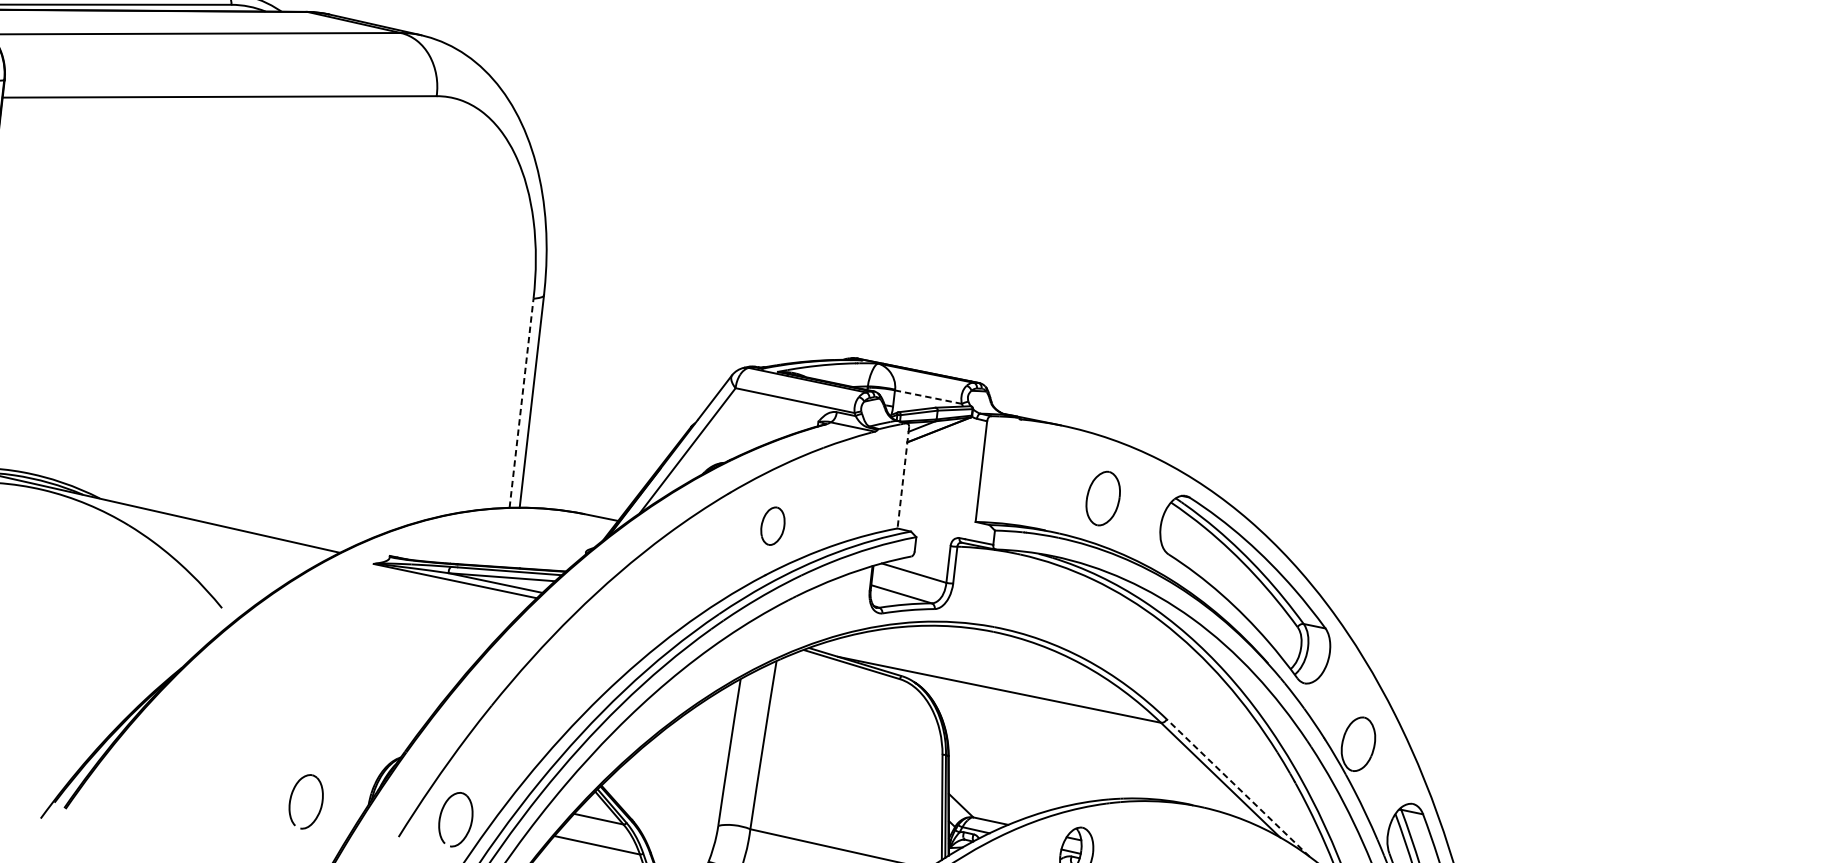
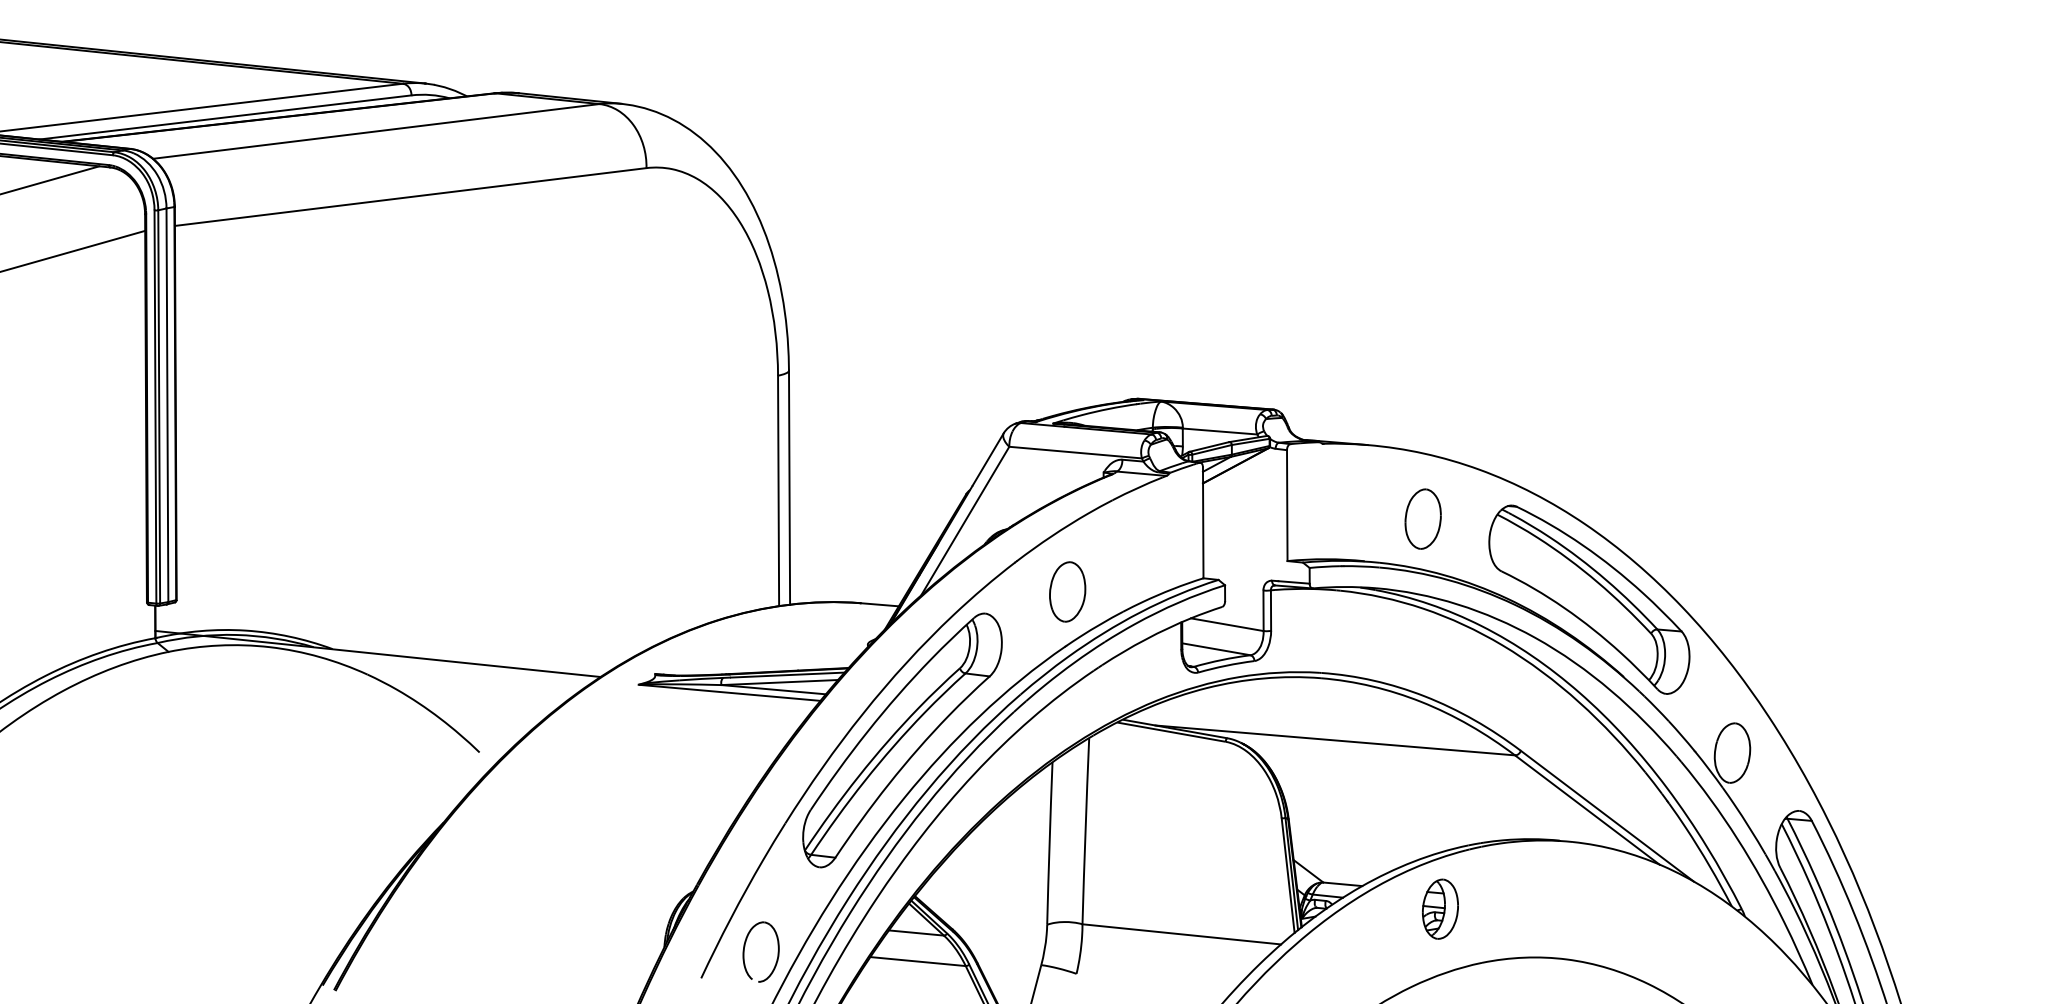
line: (927, 397) -> (1219, 431), dashed -> solid
line: (521, 402) -> (778, 490), dashed -> solid
line: (903, 478) -> (1203, 523), dashed -> solid
part: (772, 525) -> (1067, 591), size x1.43
part: (606, 643) -> (902, 740), added
line: (1238, 787) -> (1607, 815), dashed -> solid
part: (292, 795) -> (580, 946), removed

